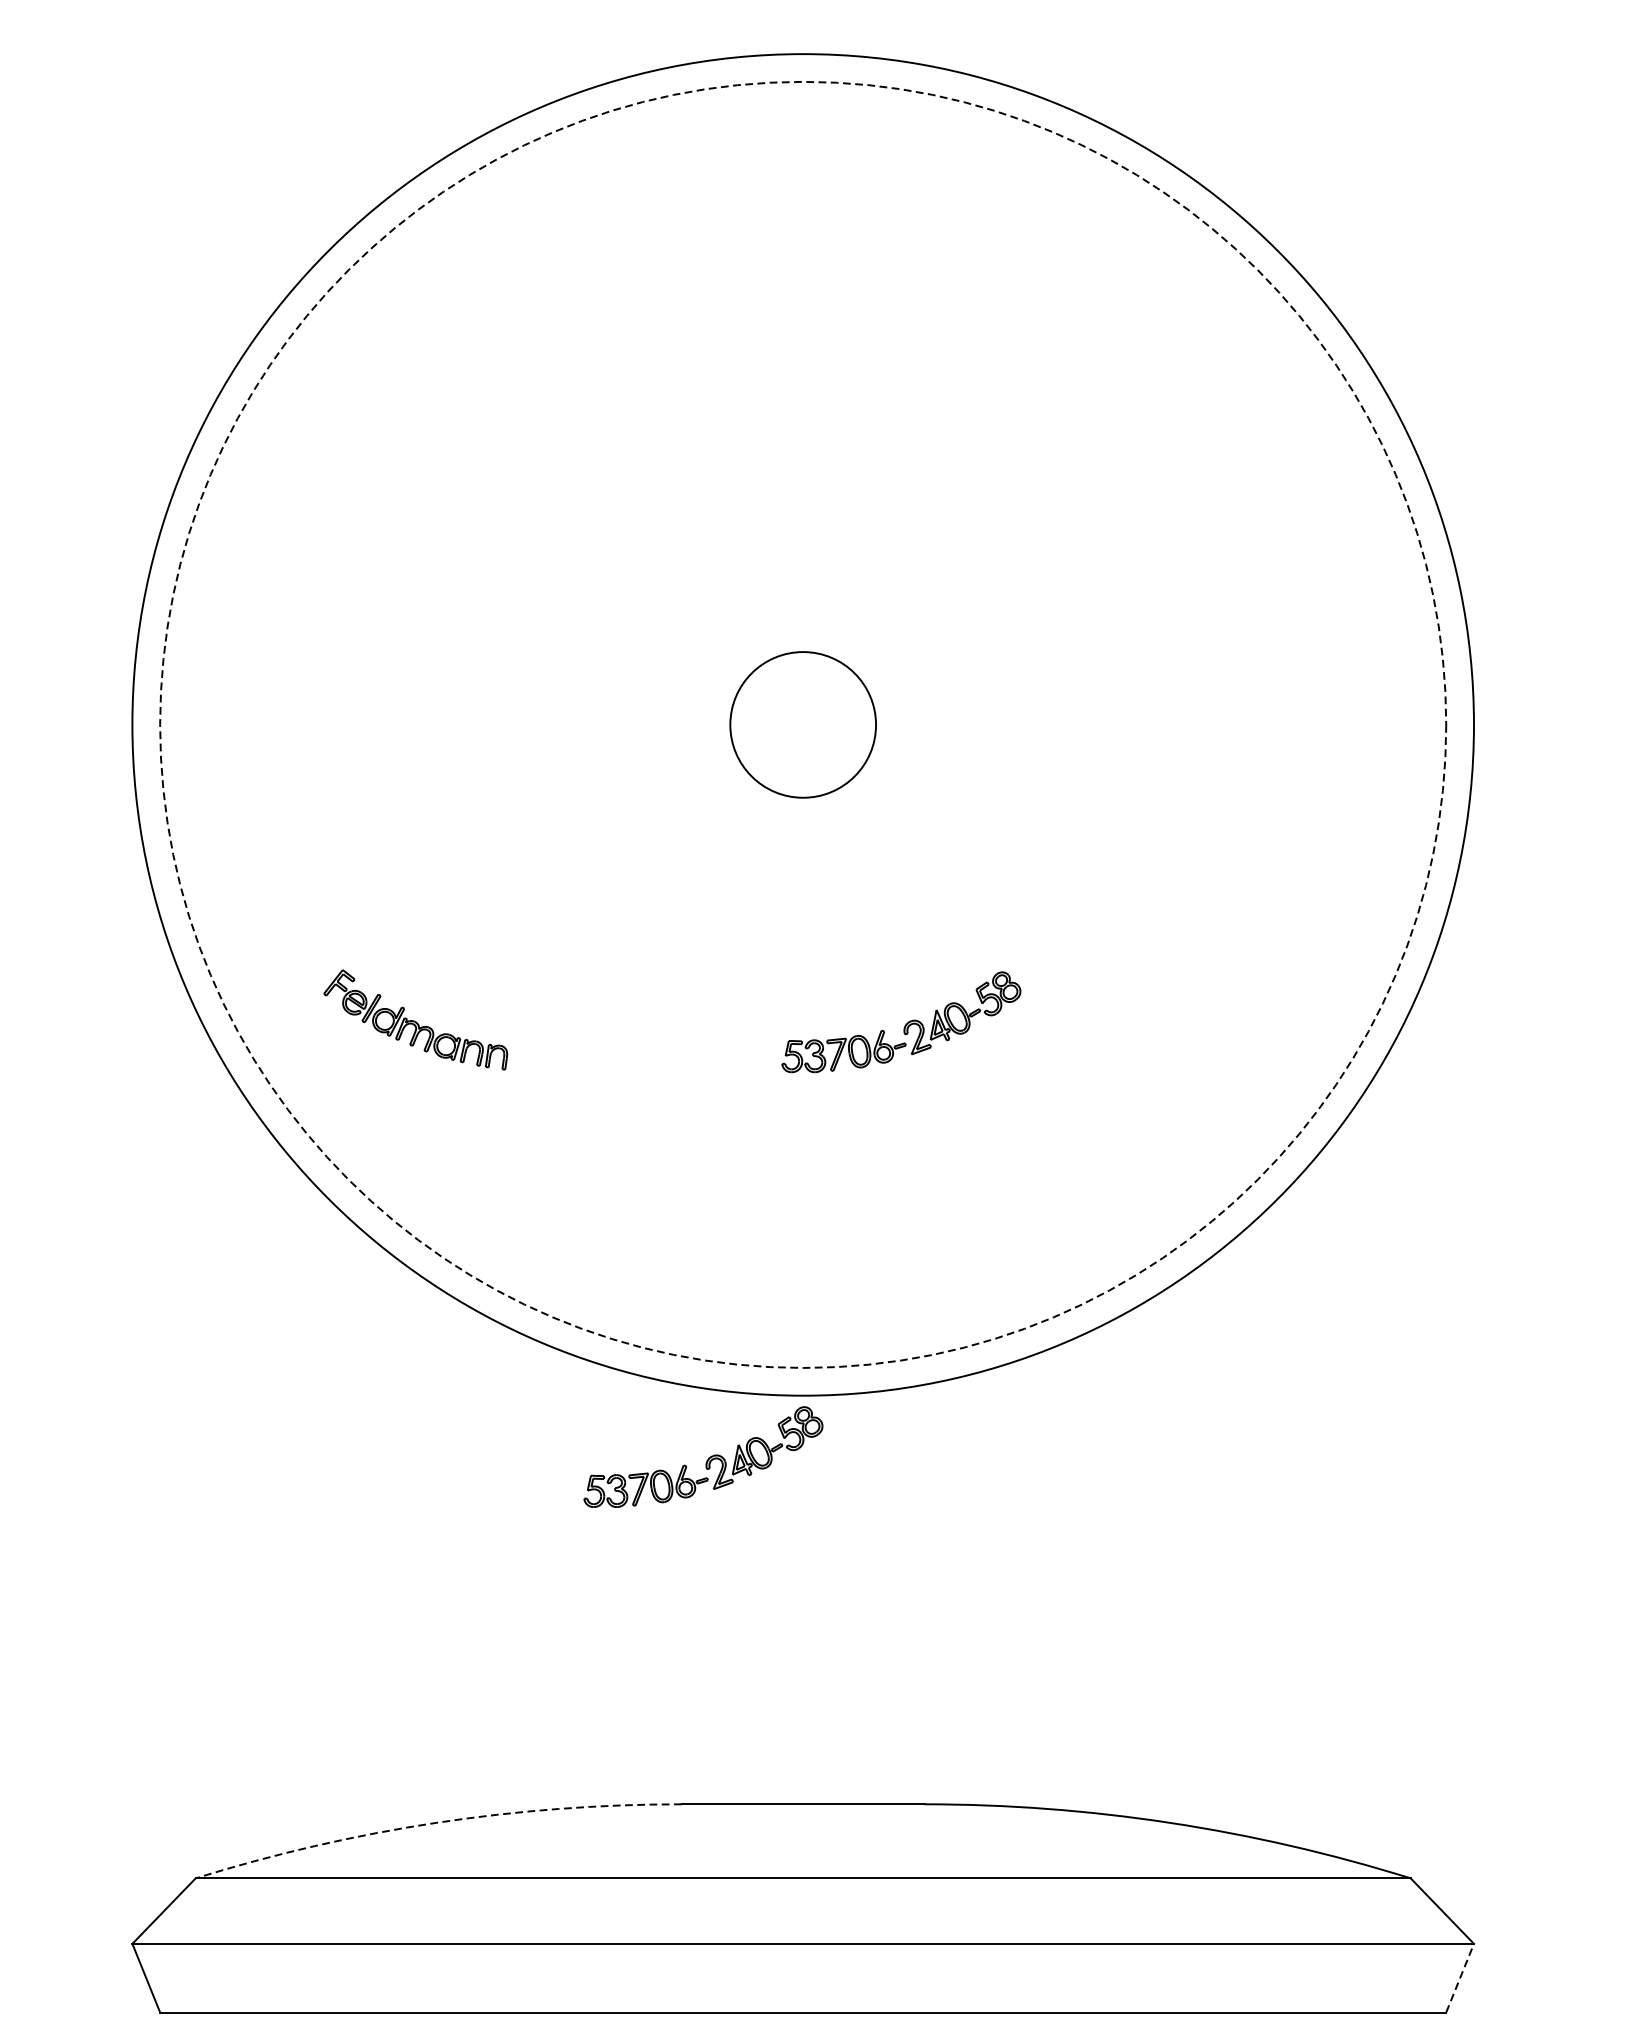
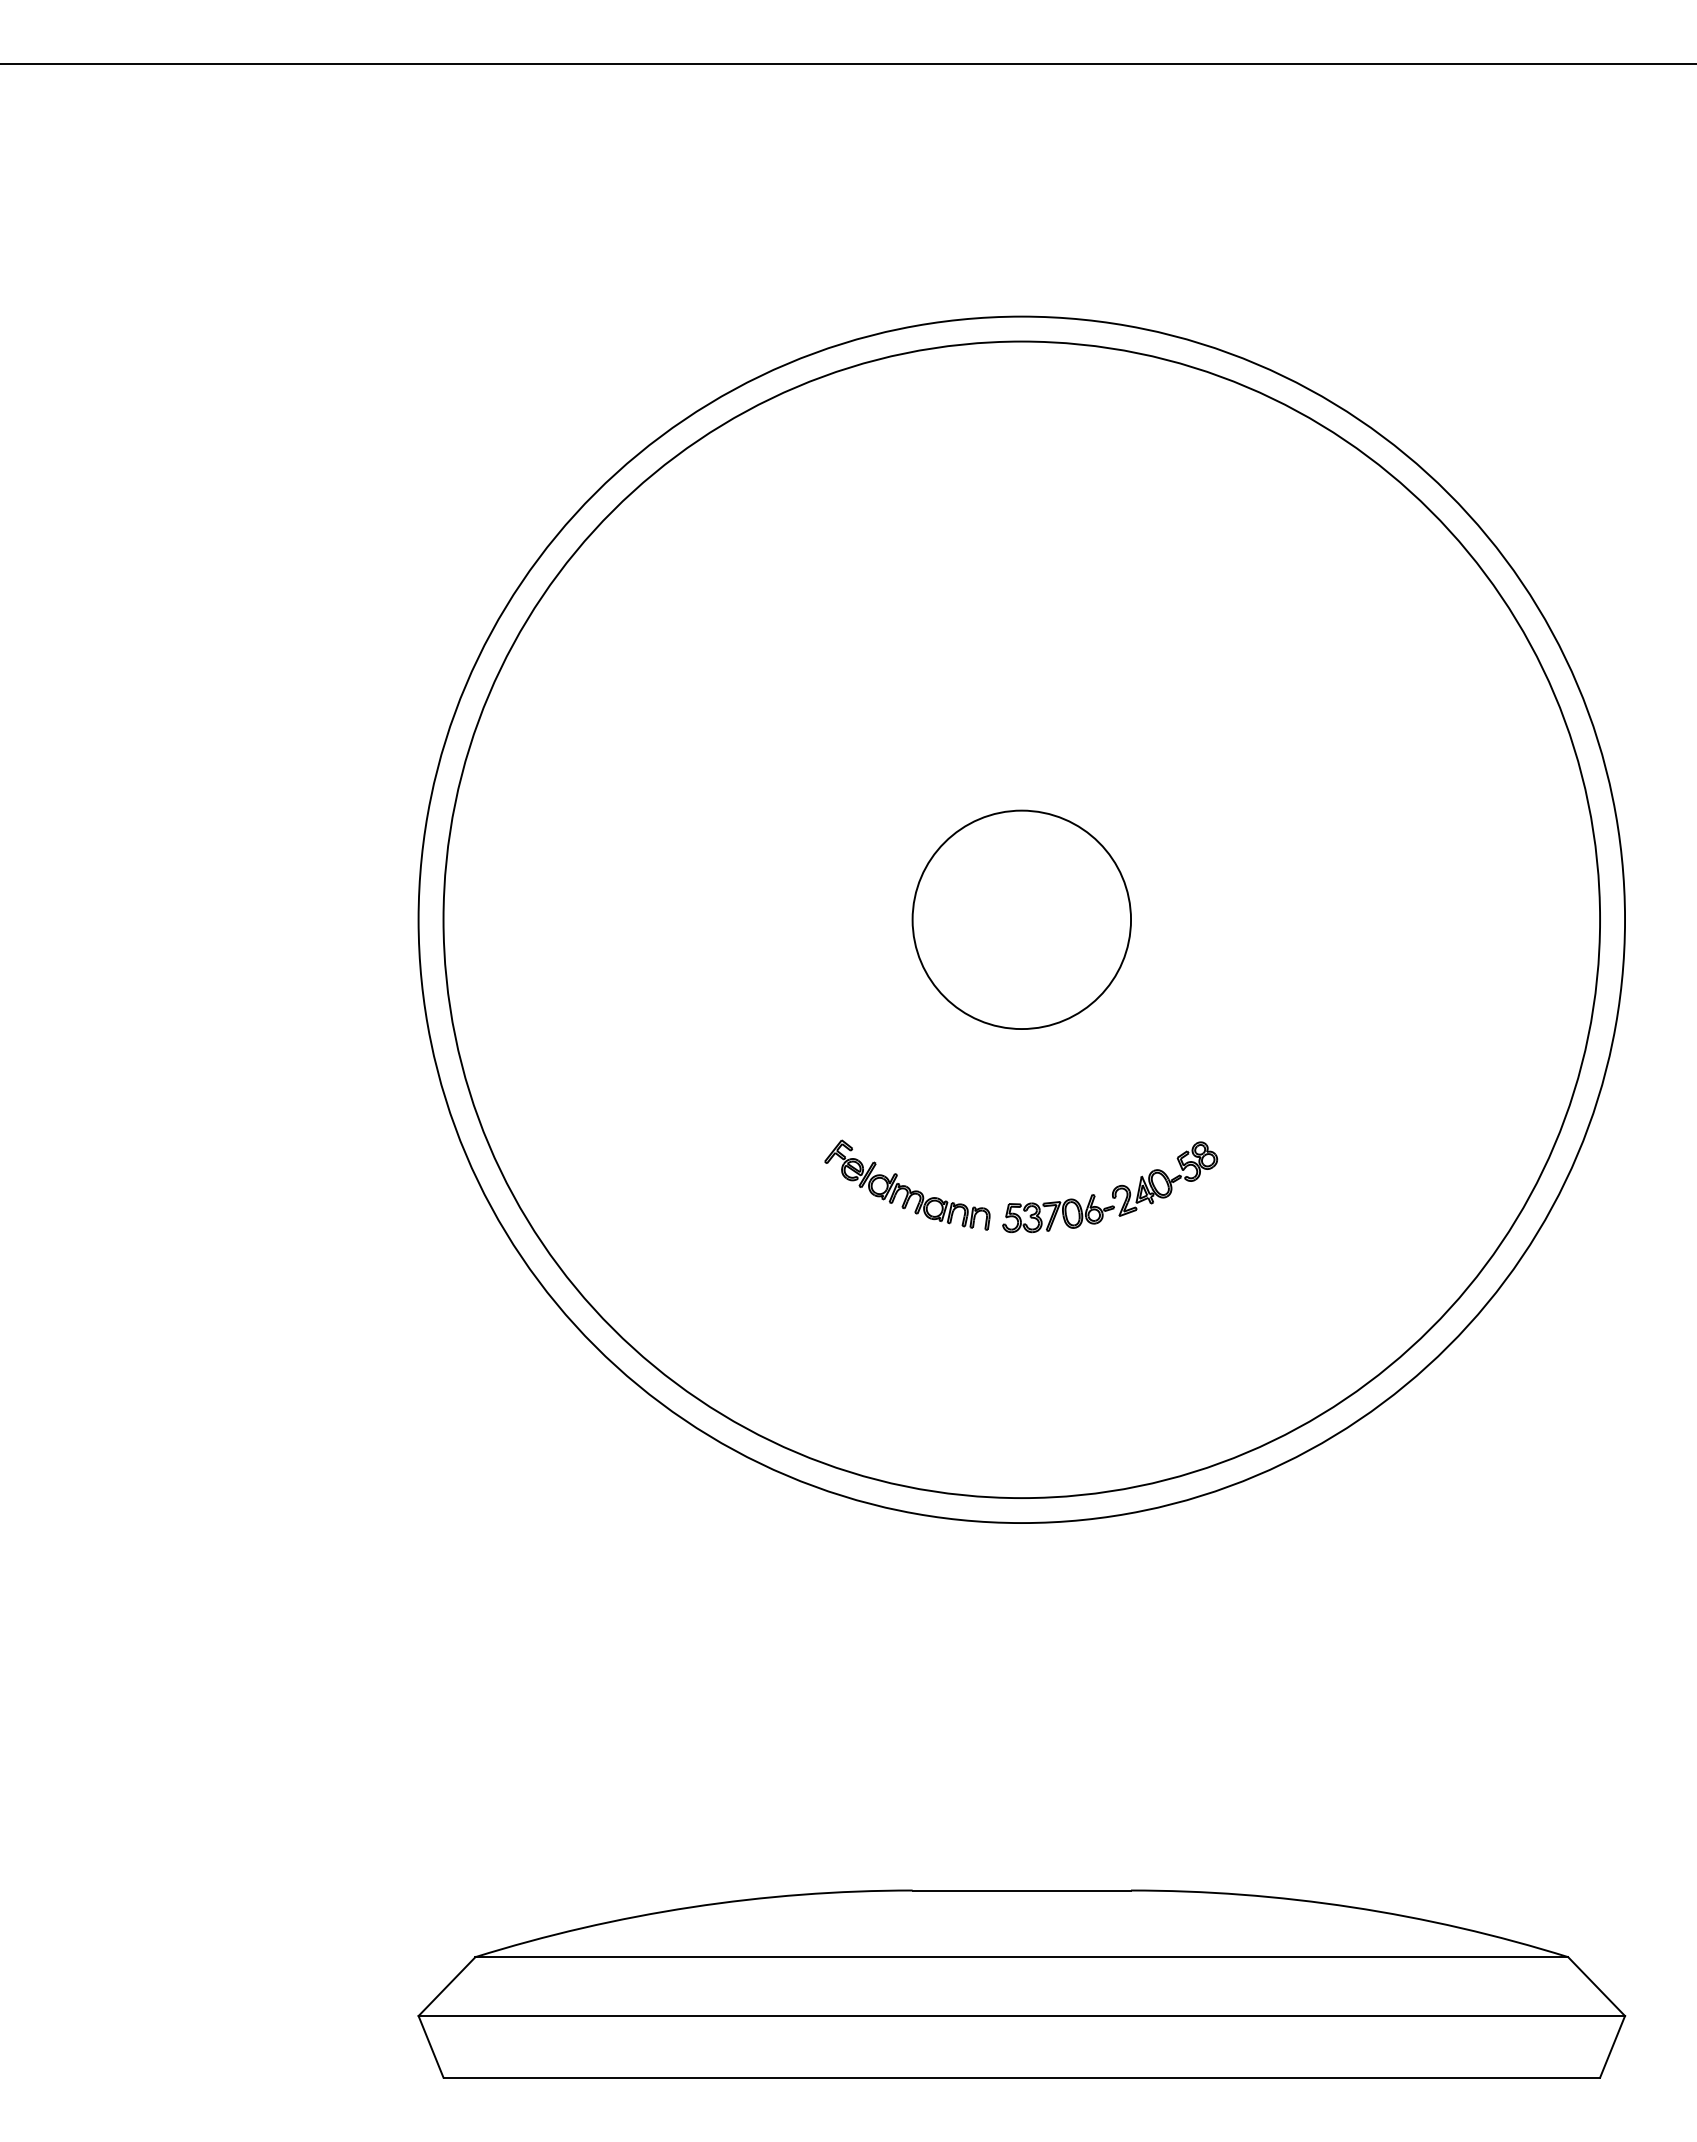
circle: (802, 724) -> (1021, 919), dashed -> solid
circle: (802, 724) -> (1021, 919), size x1.67
part: (415, 1019) -> (907, 1184), moved
part: (703, 1457) -> (932, 1578), removed
arc: (435, 1823) -> (691, 1907), dashed -> solid
line: (1460, 1977) -> (1612, 2046), dashed -> solid

